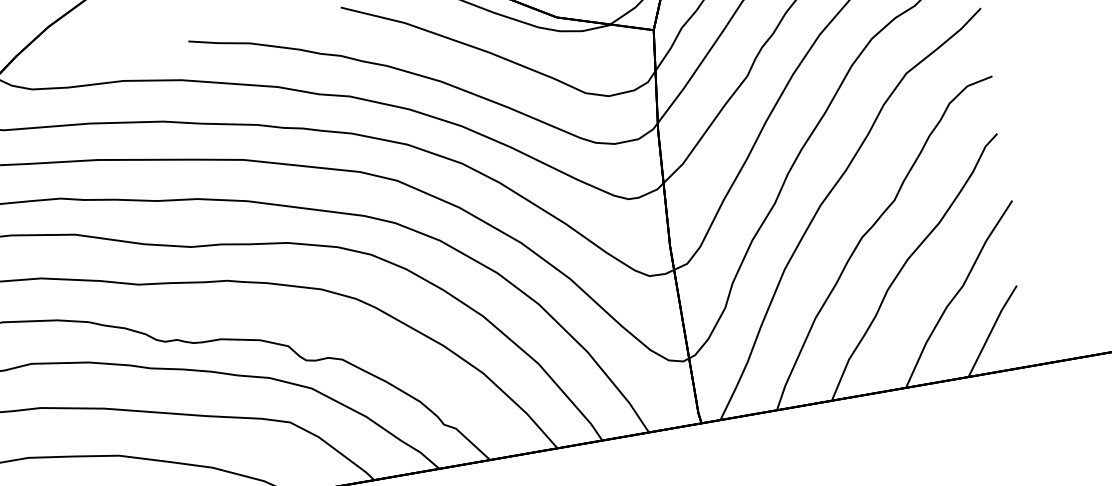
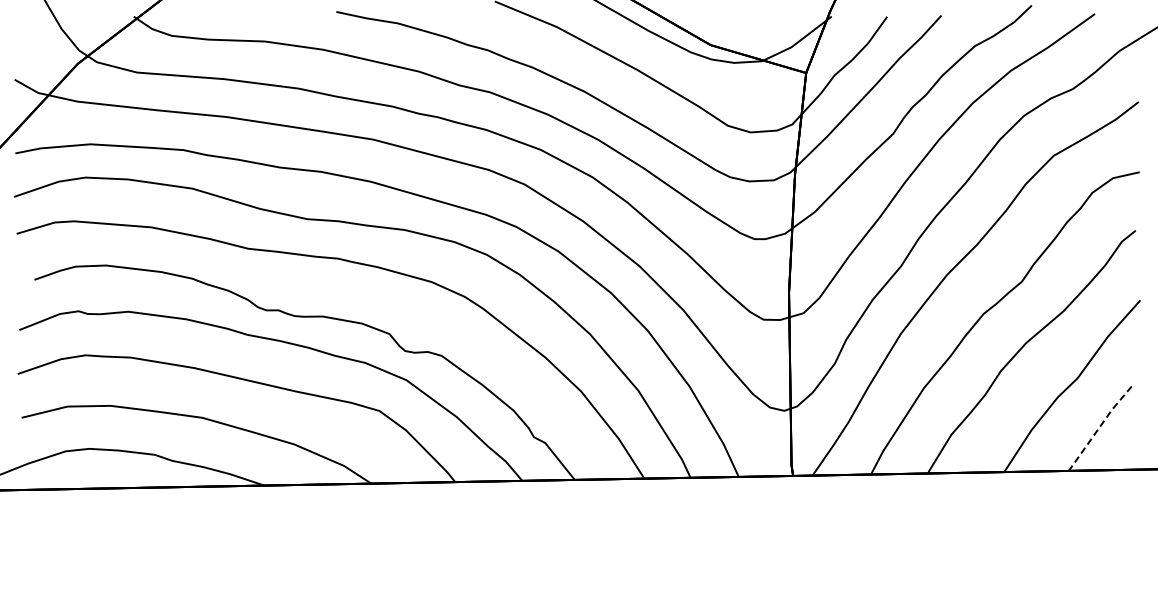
line: (991, 330) -> (1099, 427), solid -> dashed

